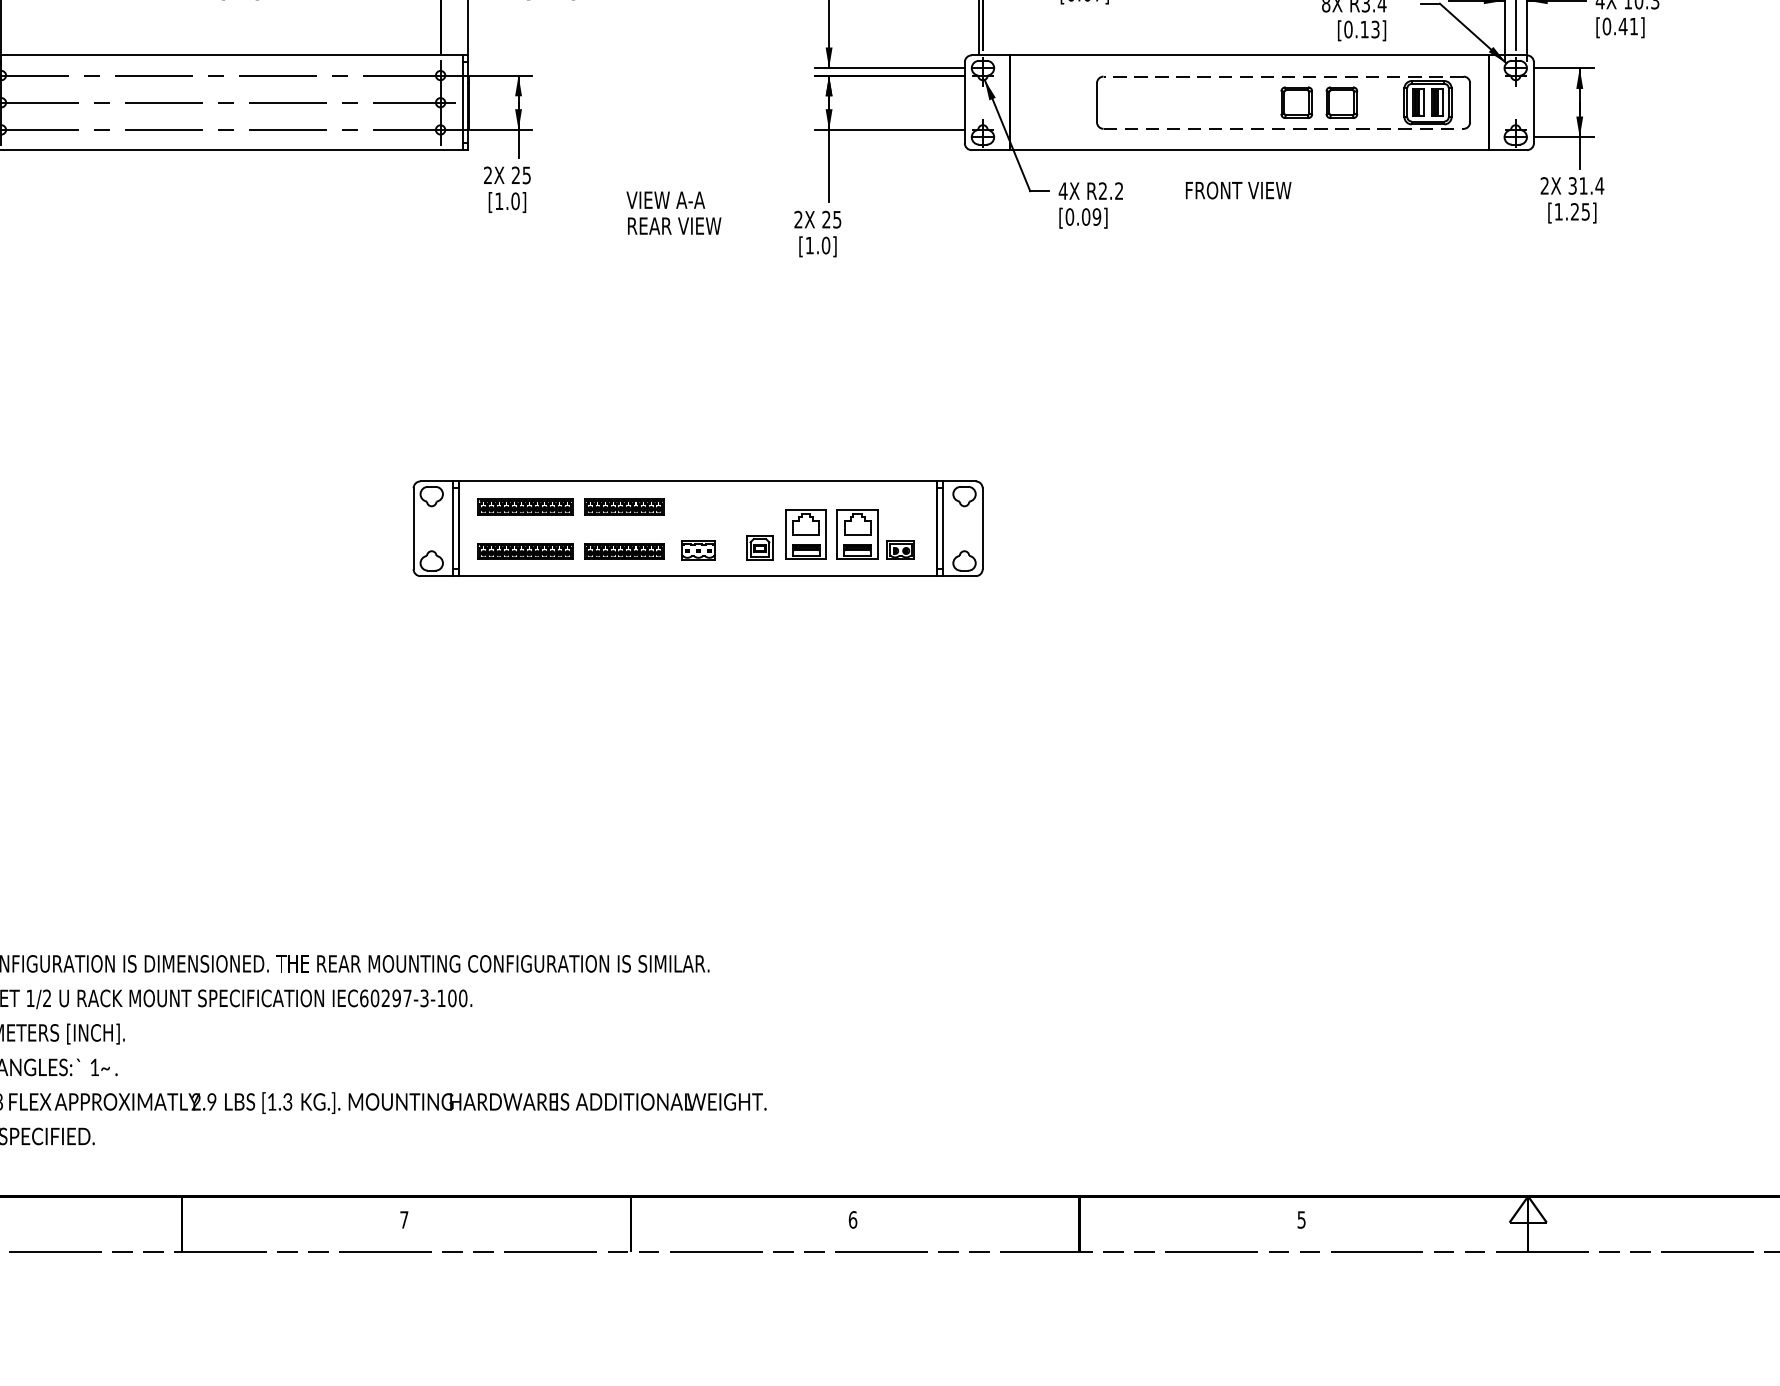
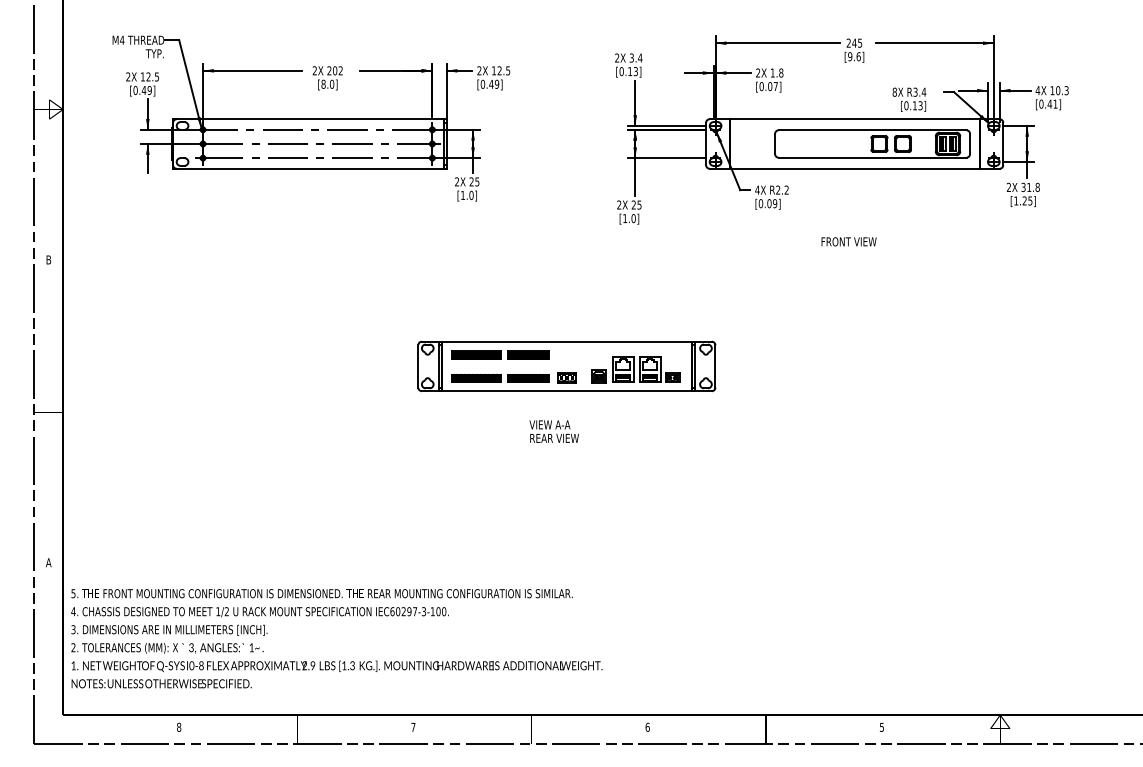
line: (1283, 76) -> (872, 130), dashed -> solid
line: (1285, 128) -> (873, 157), dashed -> solid
text: (1599, 184) -> (1037, 186), 31.4 -> 31.8
text: (1237, 189) -> (848, 241), moved
text: (672, 212) -> (553, 431), moved

